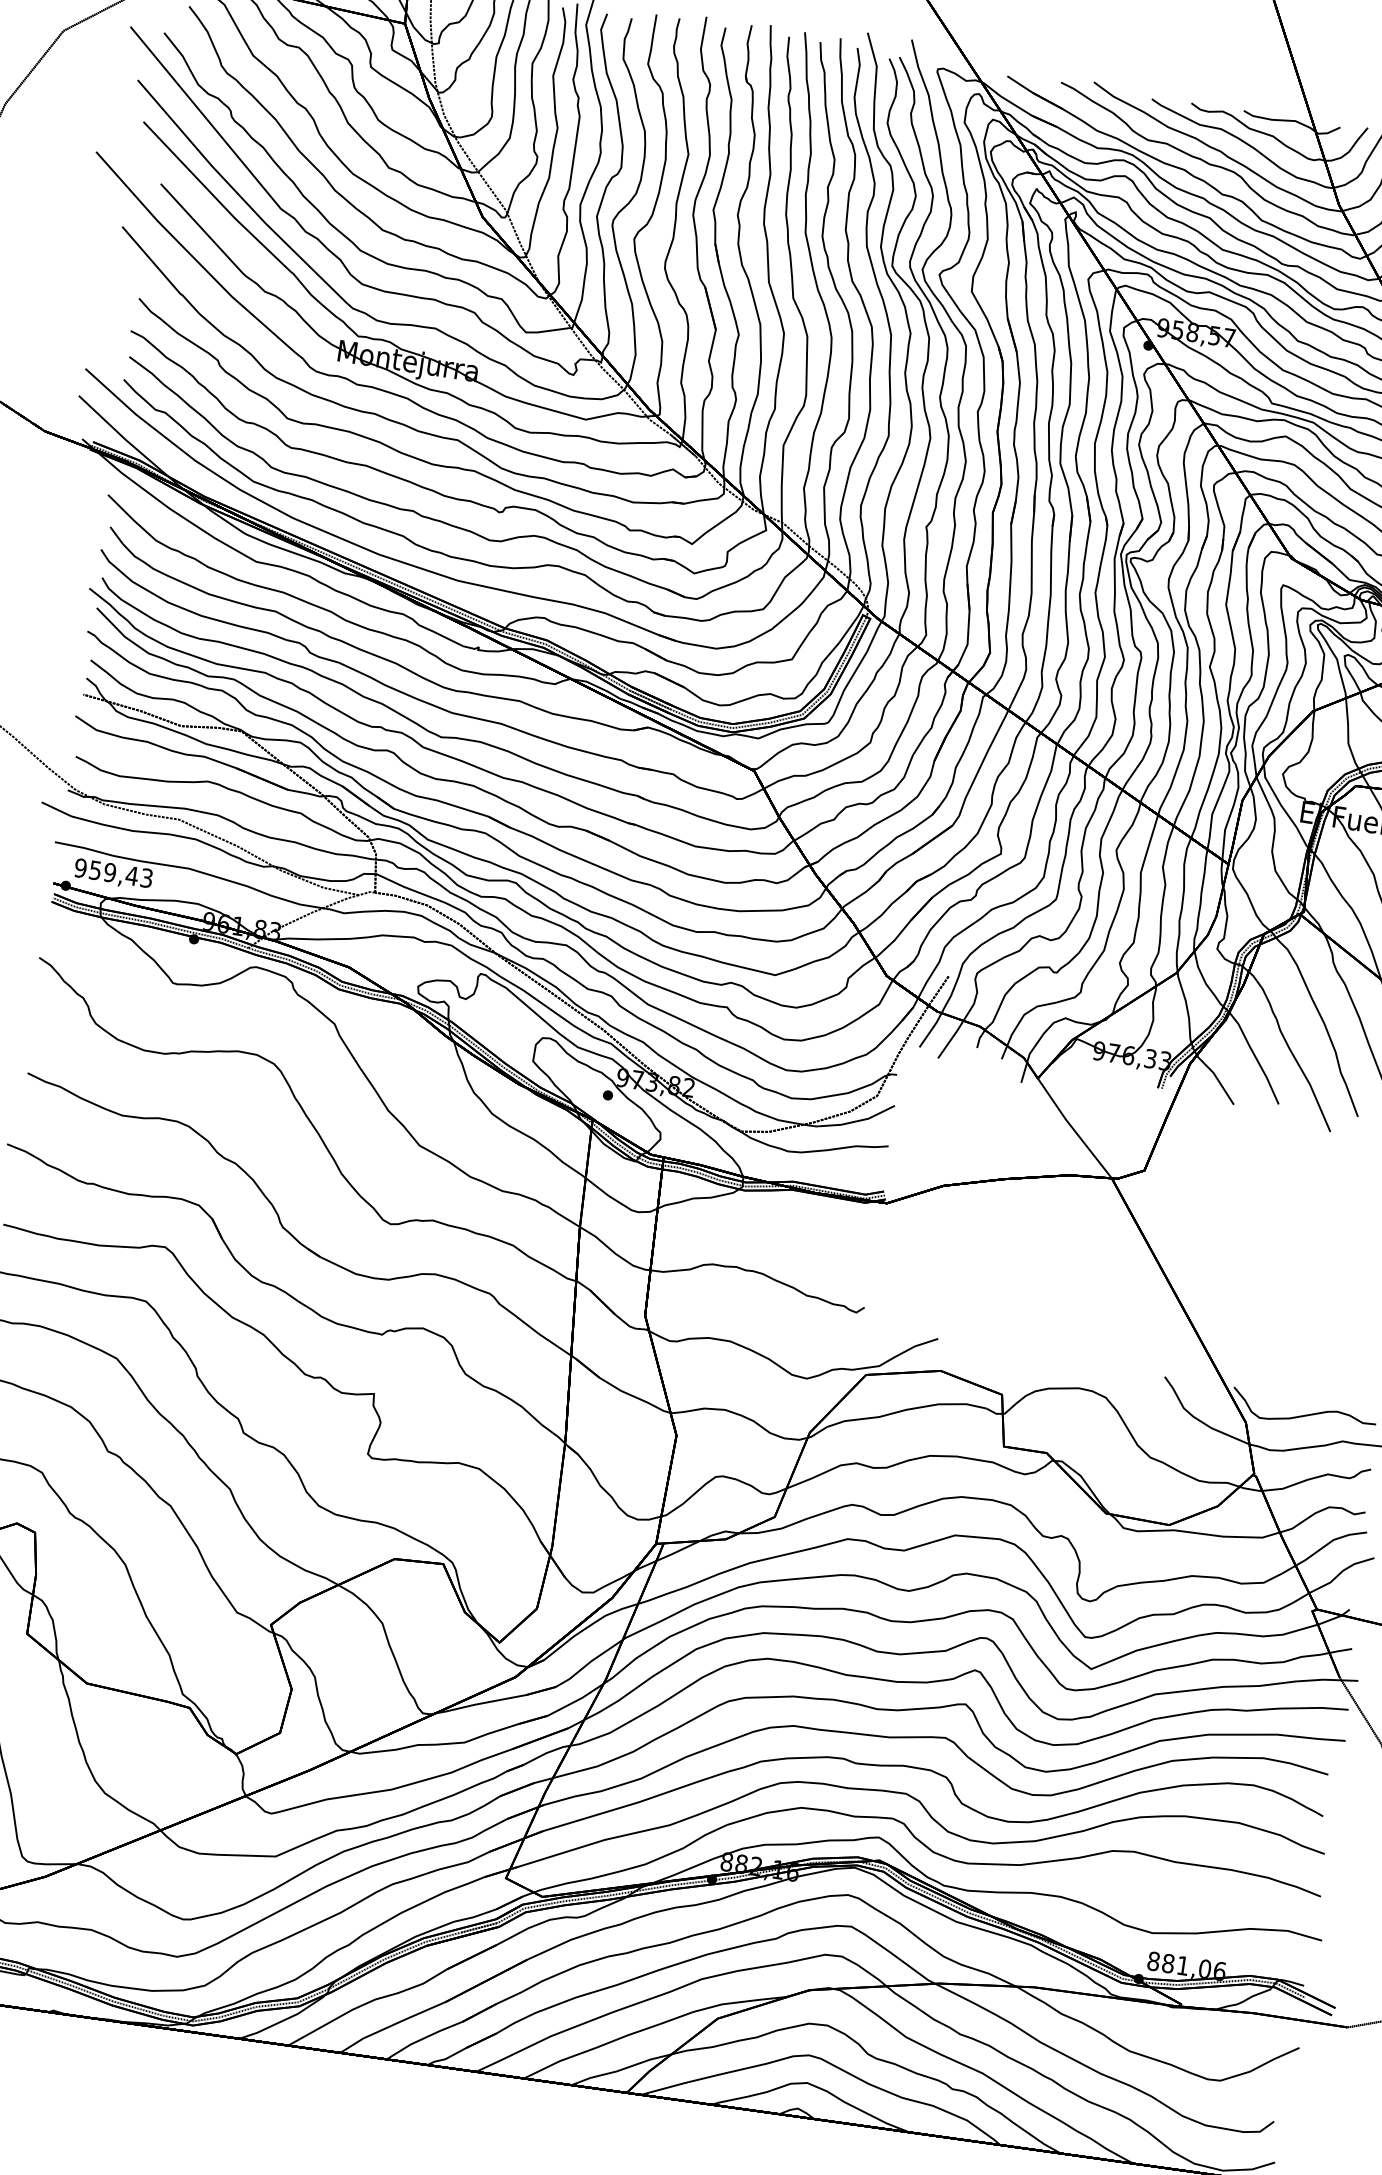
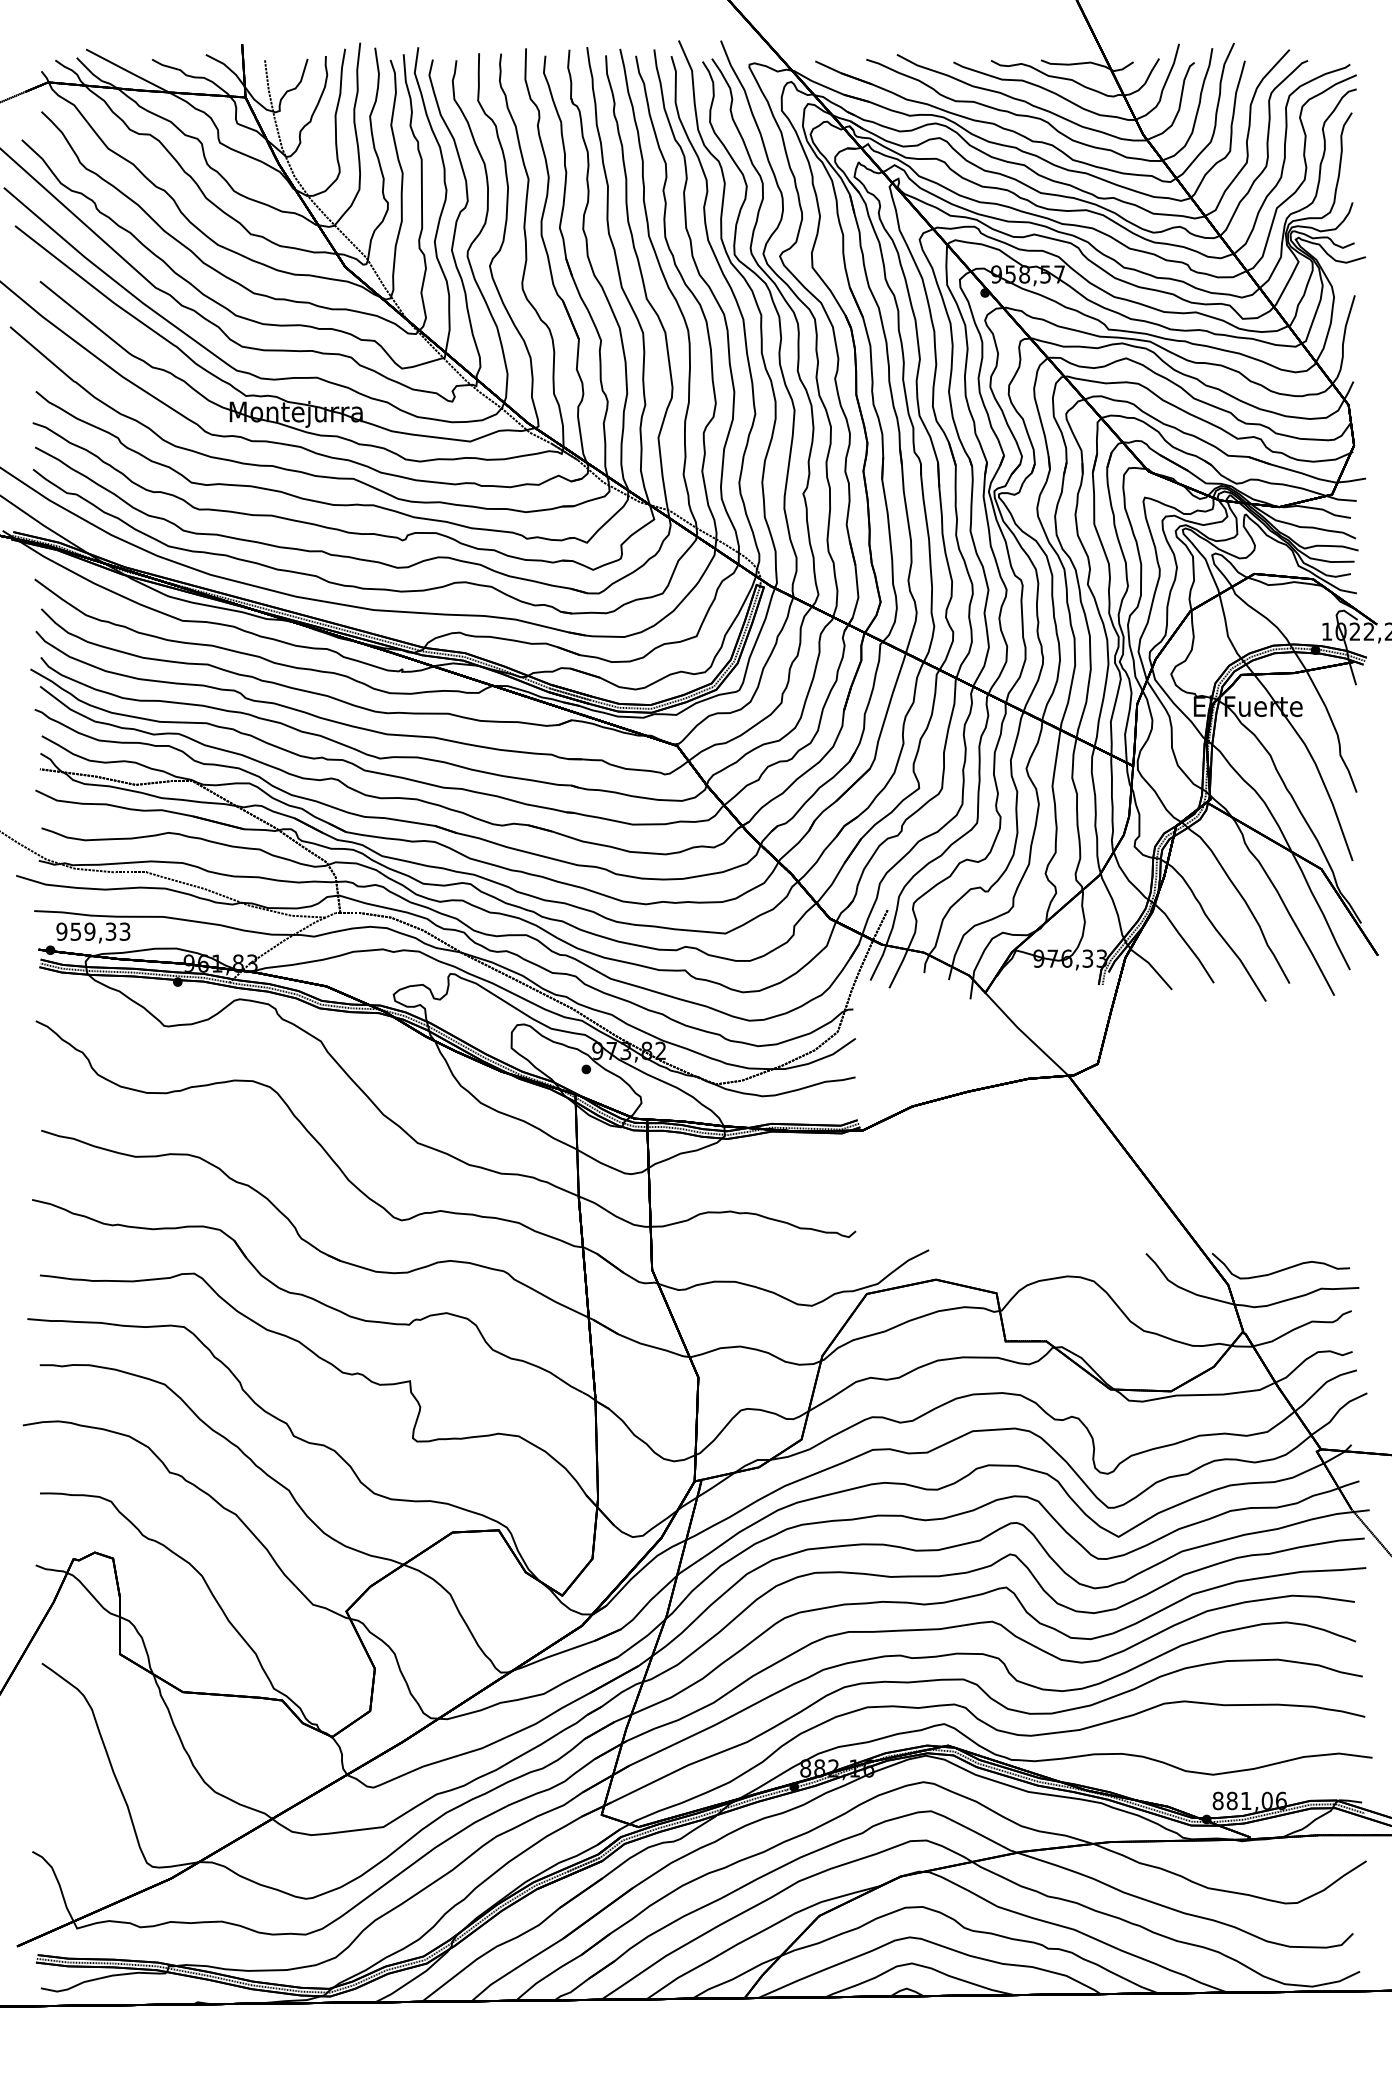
text: (131, 875) -> (110, 931), 959,43 -> 959,33

